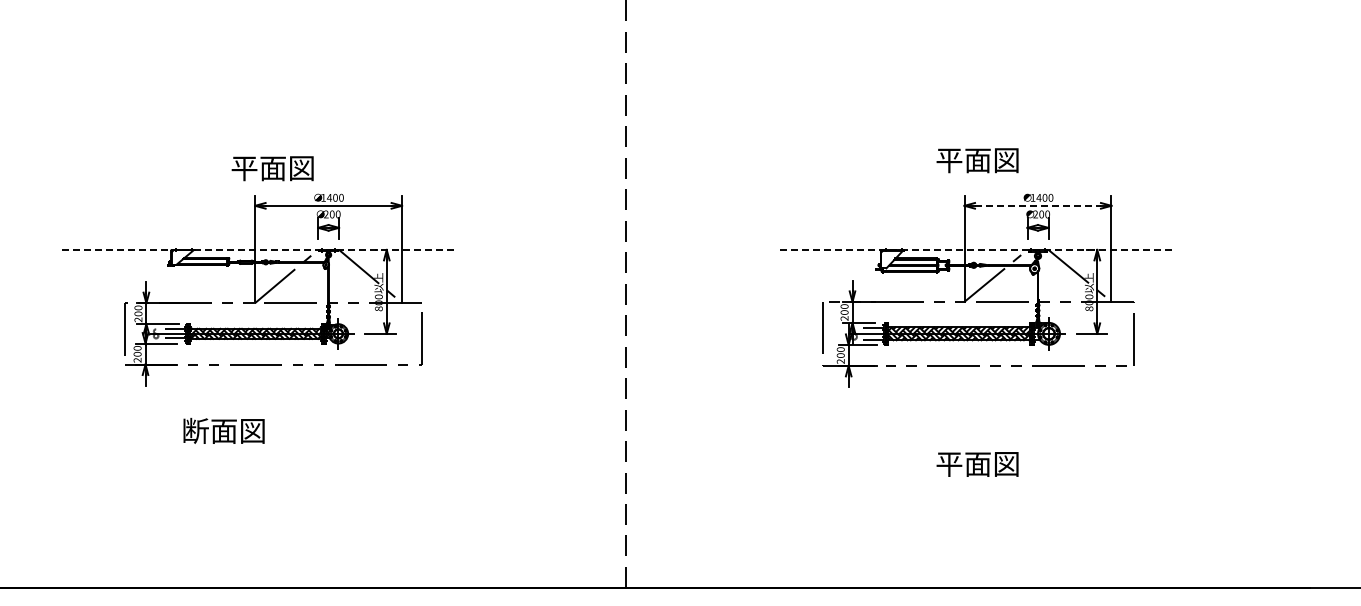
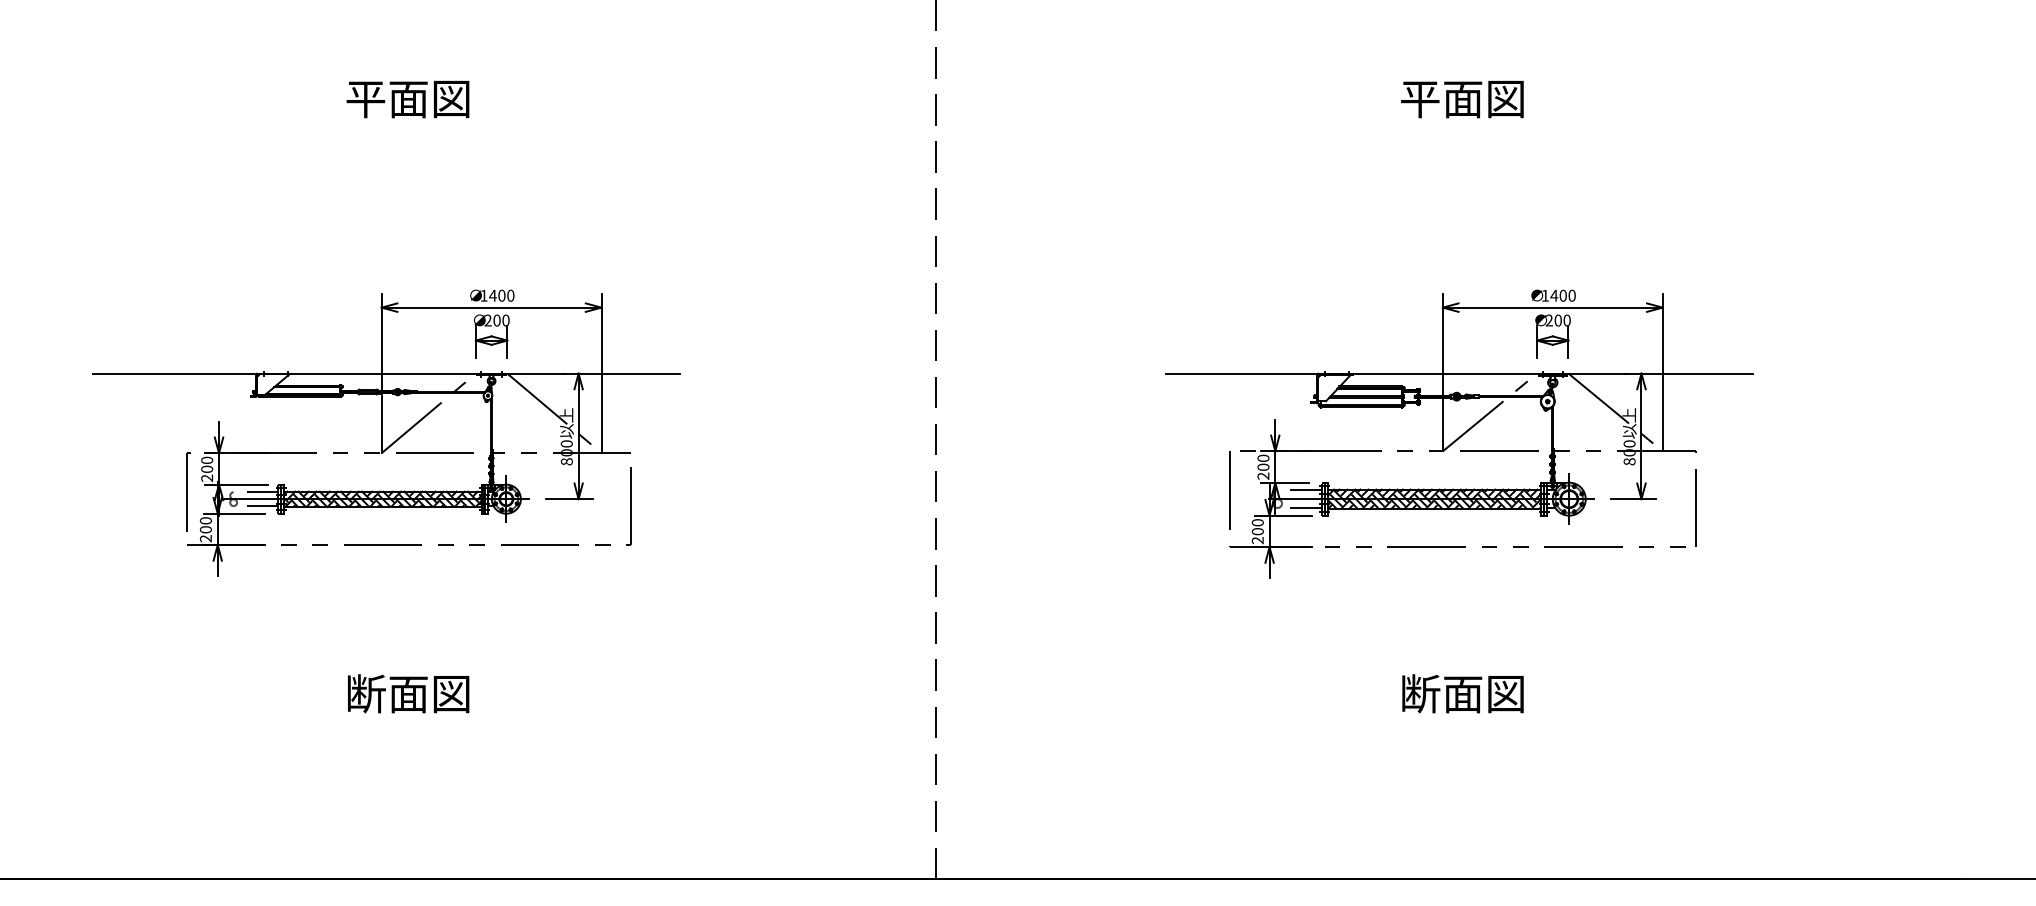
text: (977, 160) -> (1462, 99), moved
text: (272, 168) -> (407, 99), moved
line: (1037, 205) -> (1552, 307), dashed -> solid
line: (258, 249) -> (386, 372), dashed -> solid
line: (976, 249) -> (1460, 372), dashed -> solid
text: (223, 430) -> (407, 693), moved
text: (949, 463) -> (1420, 693), 平面図 -> 断面図

